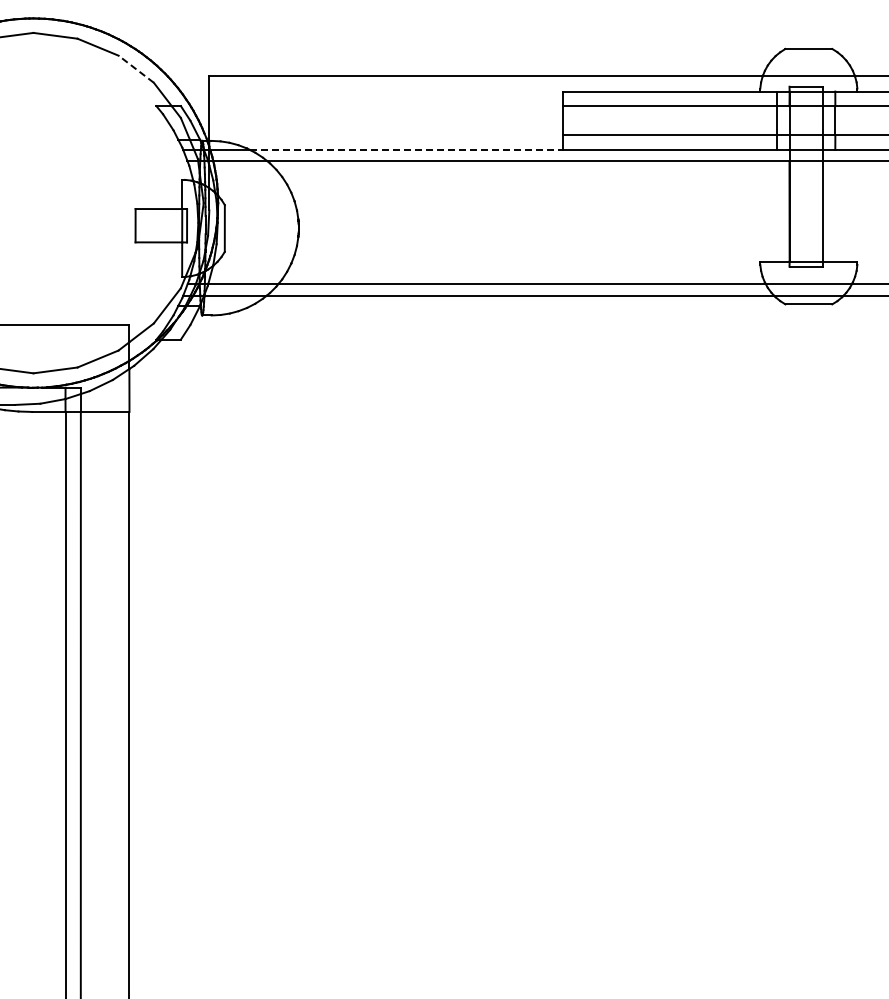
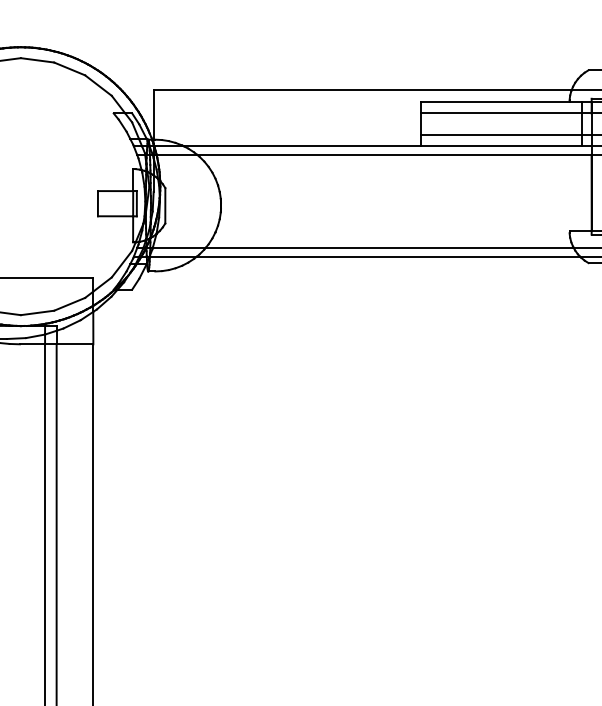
line: (135, 68) -> (97, 85), dashed -> solid
line: (406, 149) -> (302, 146), dashed -> solid

